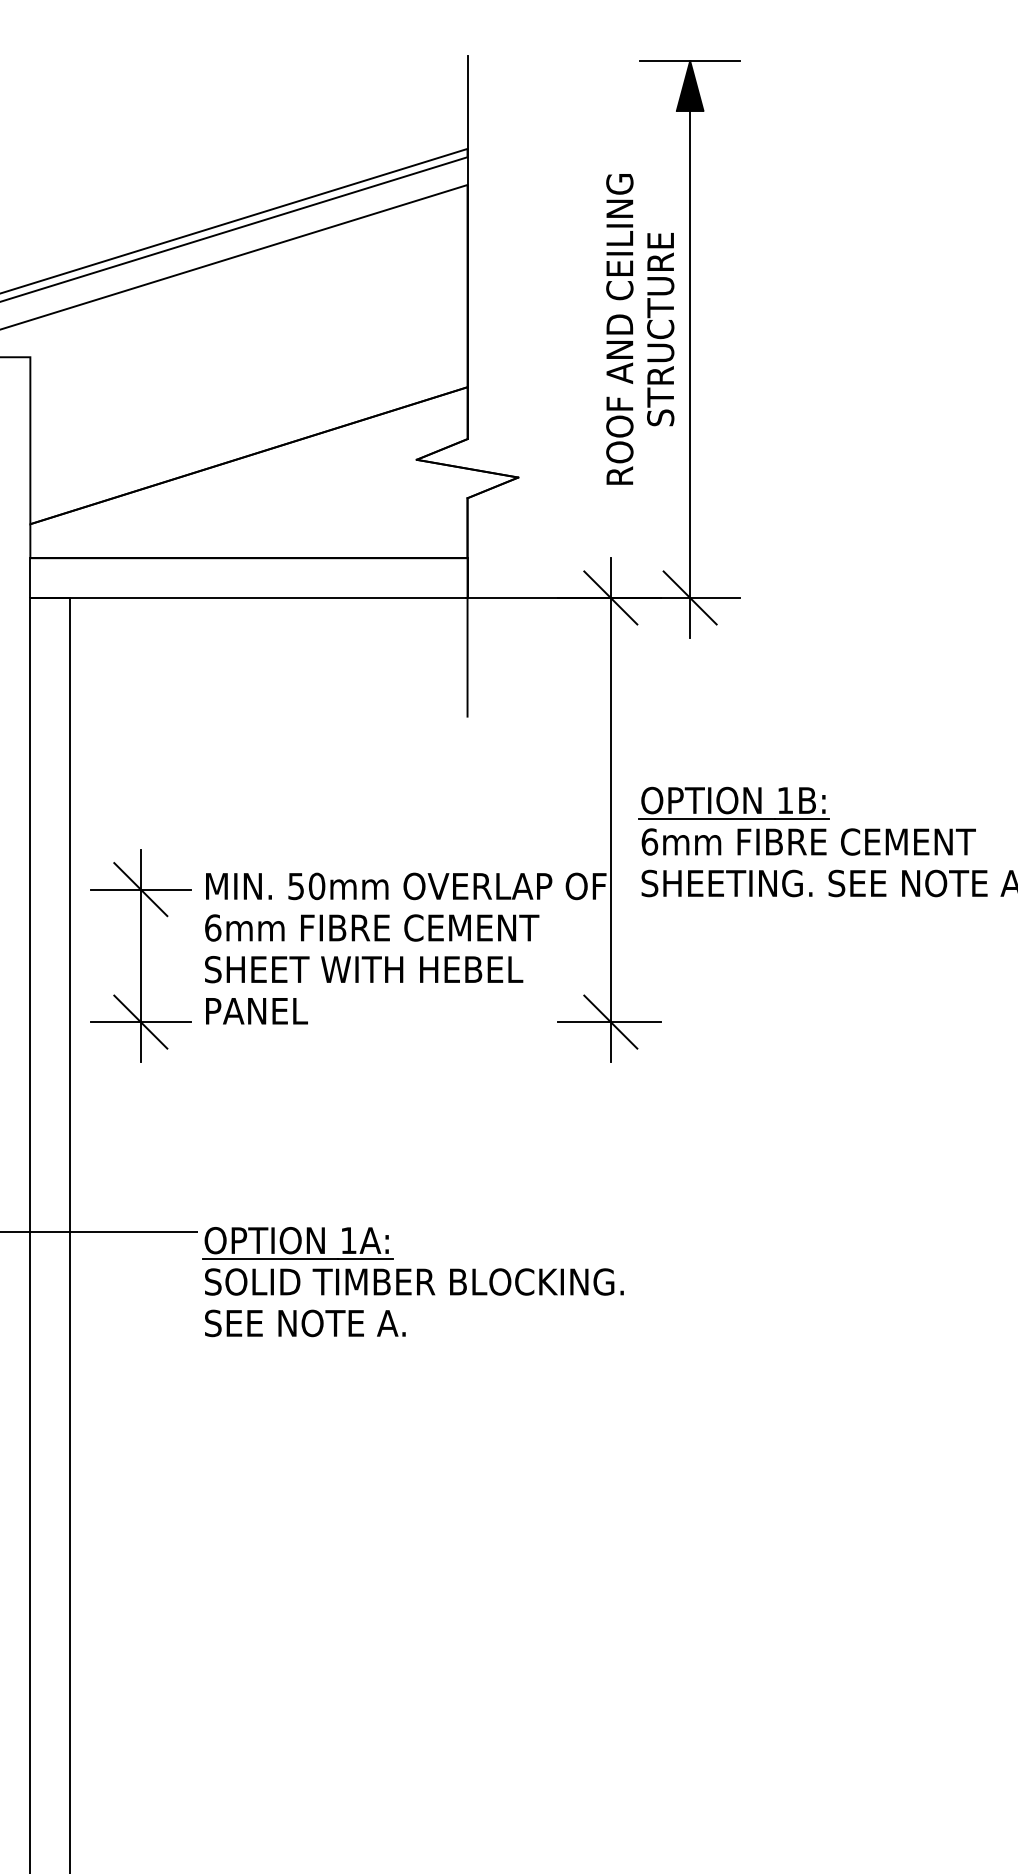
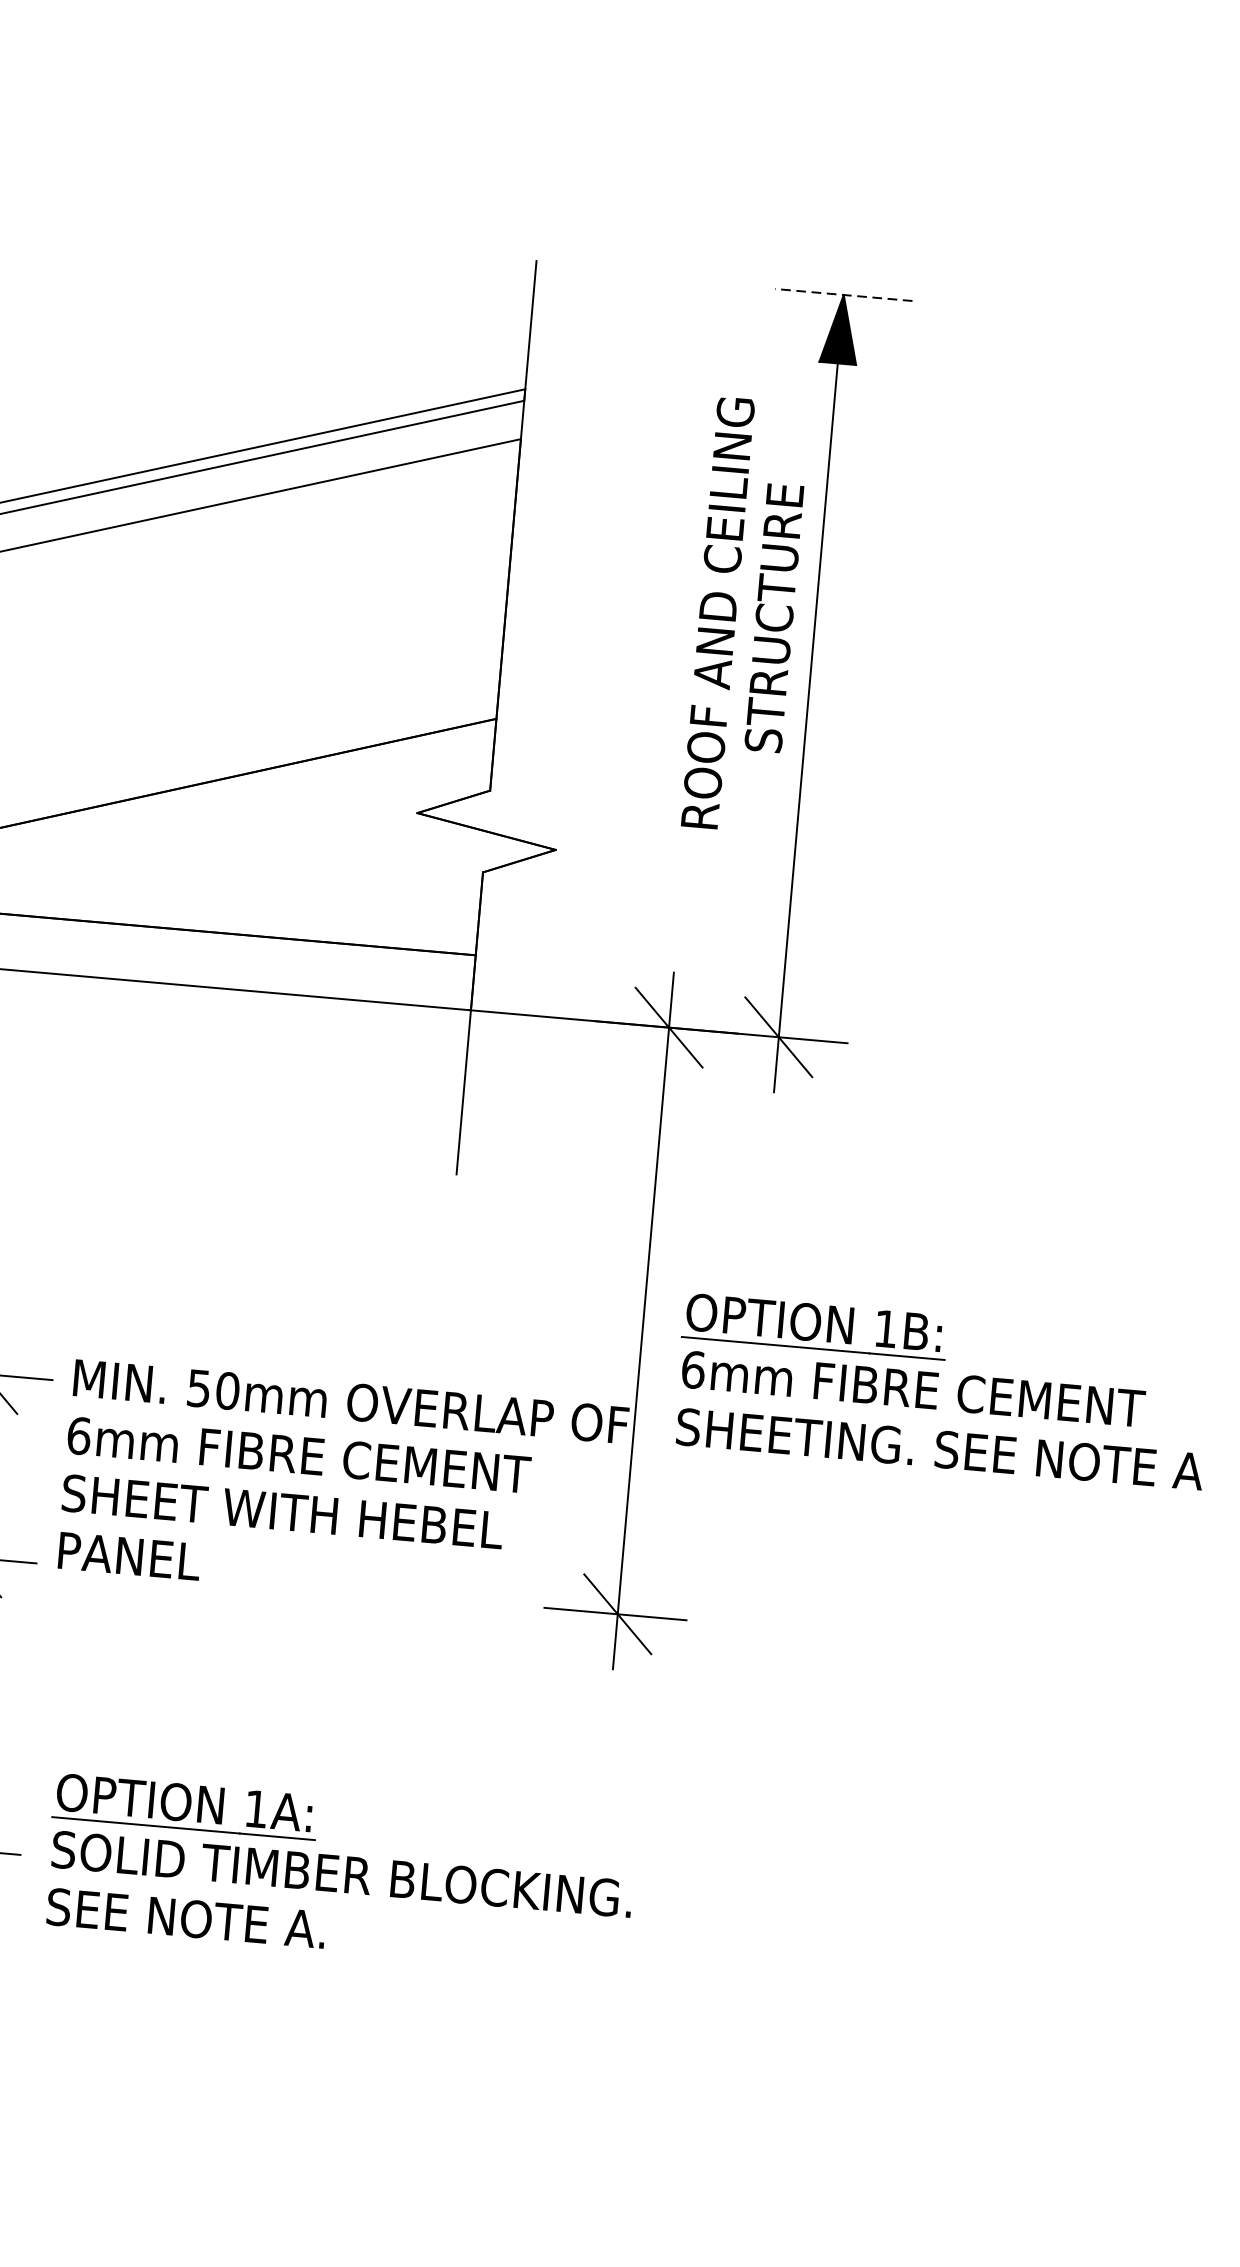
line: (690, 61) -> (844, 295), solid -> dashed
text: (640, 329) -> (746, 615), moved
part: (412, 1282) -> (339, 1874), moved

